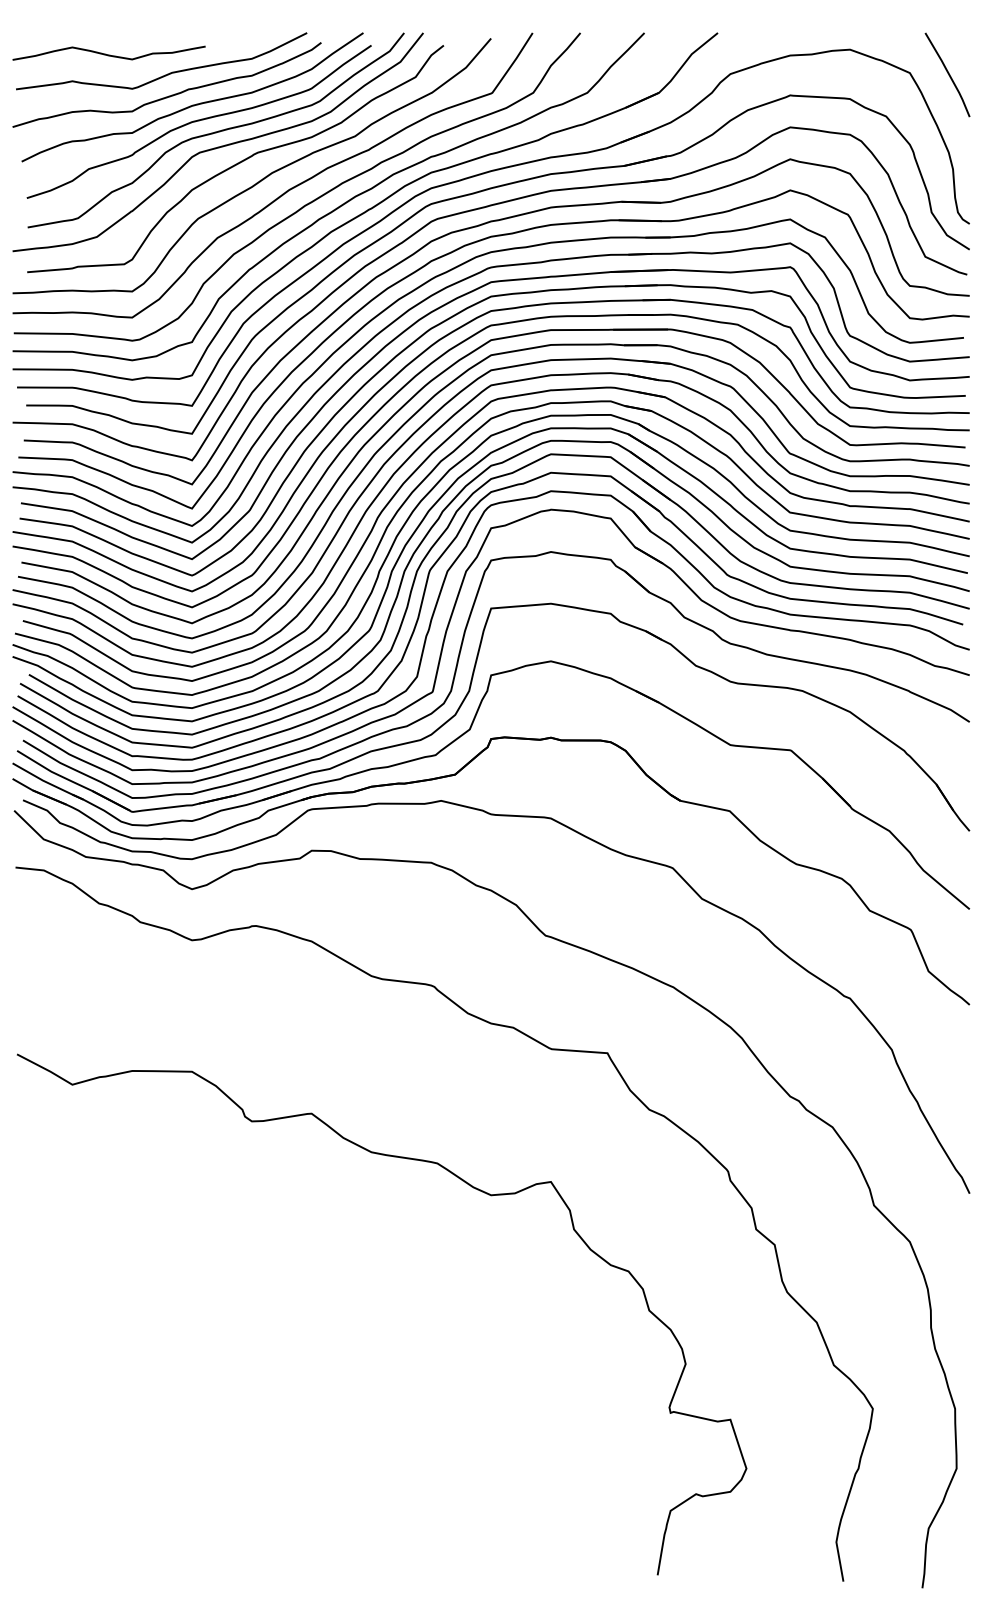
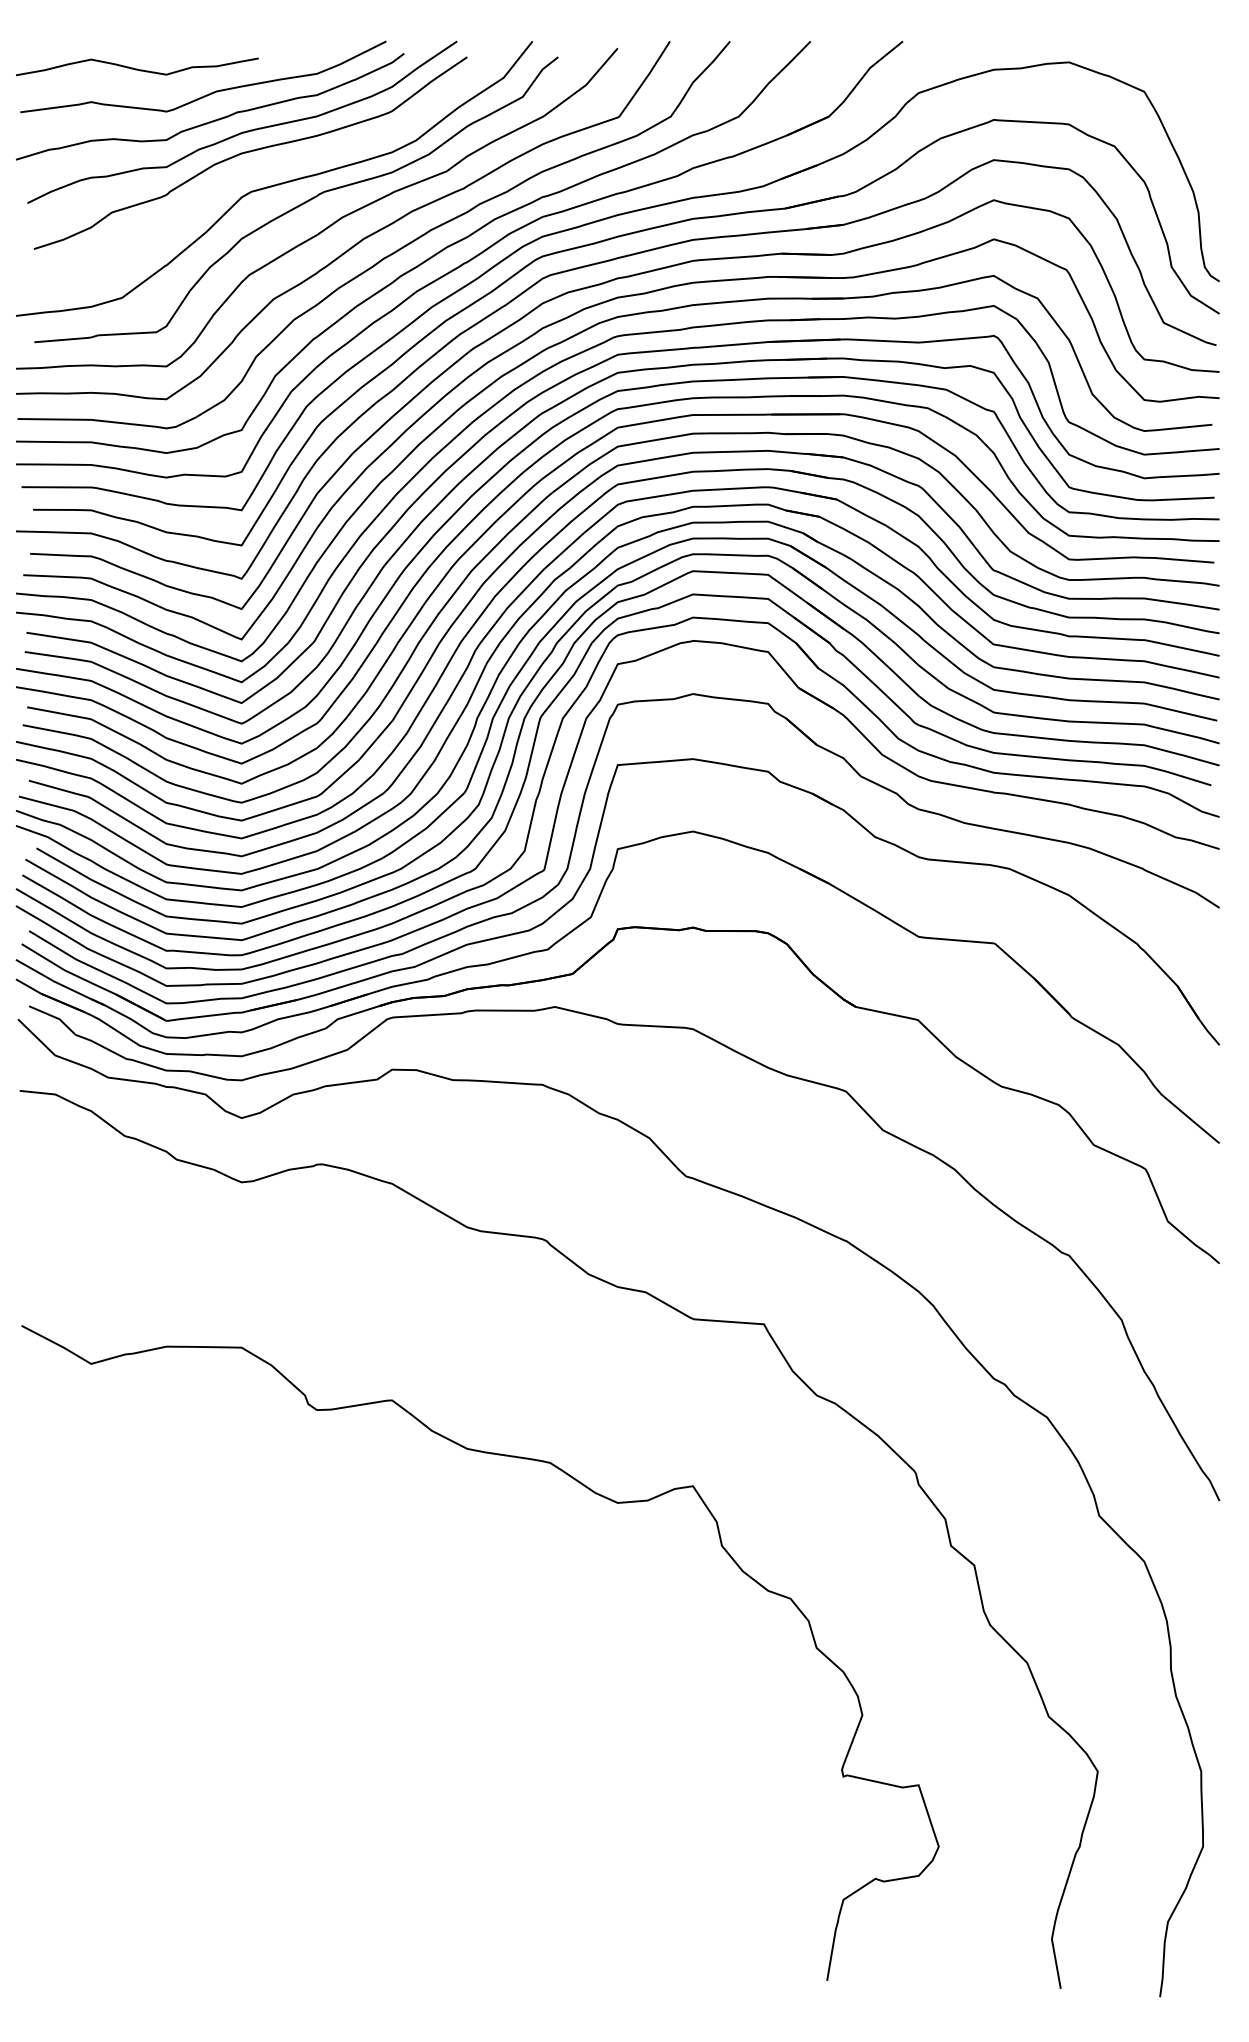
curve: (947, 73) -> (1191, 92), removed
curve: (215, 131) -> (271, 165), removed

